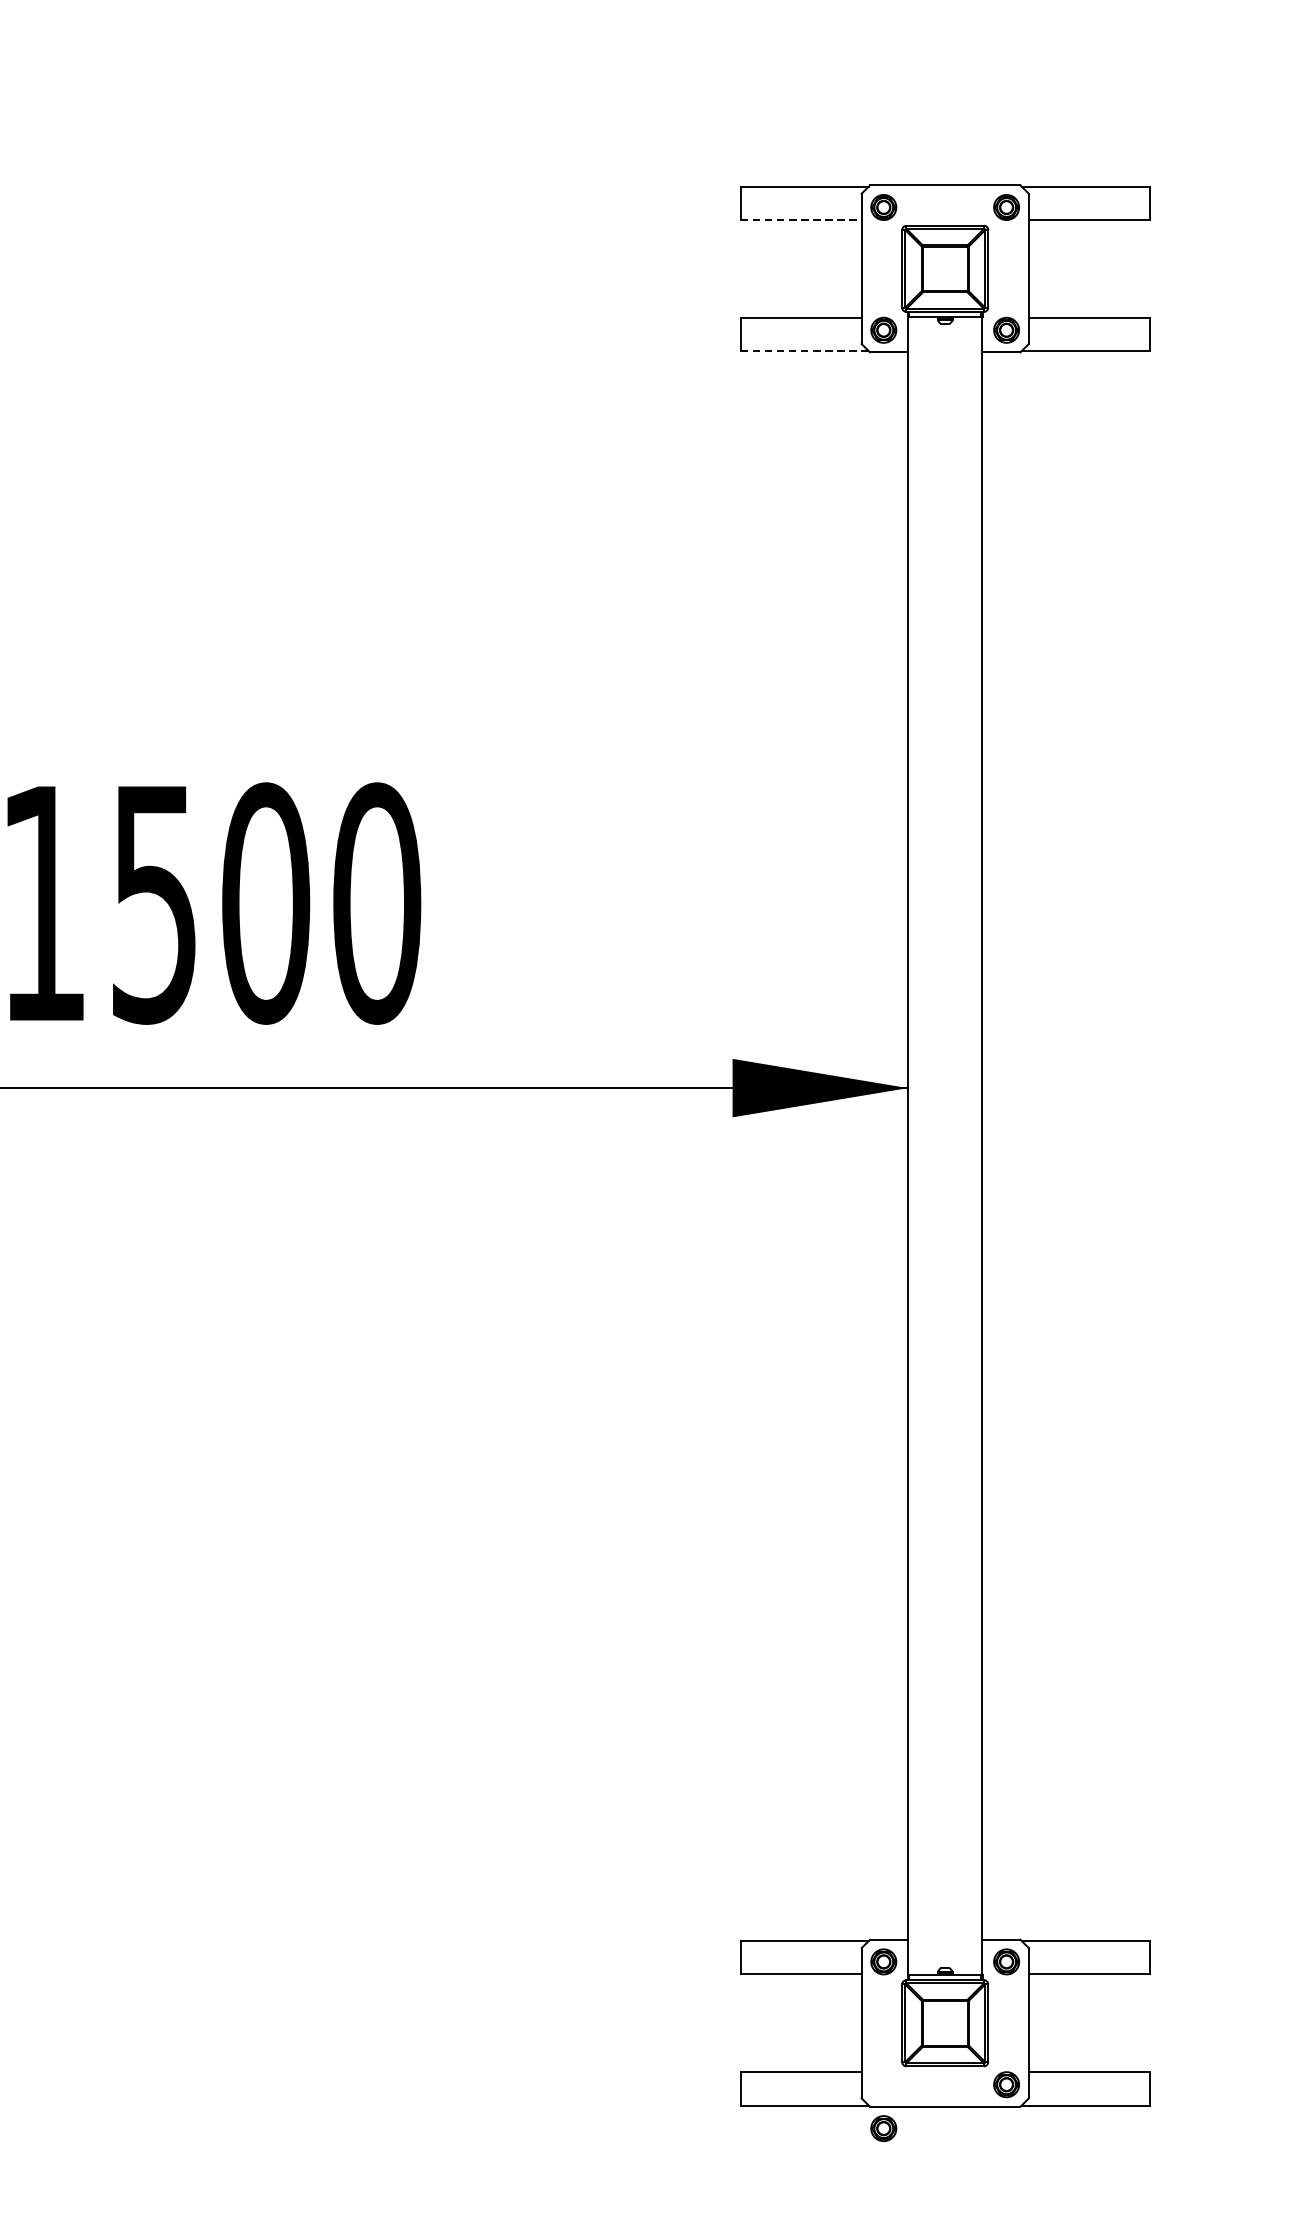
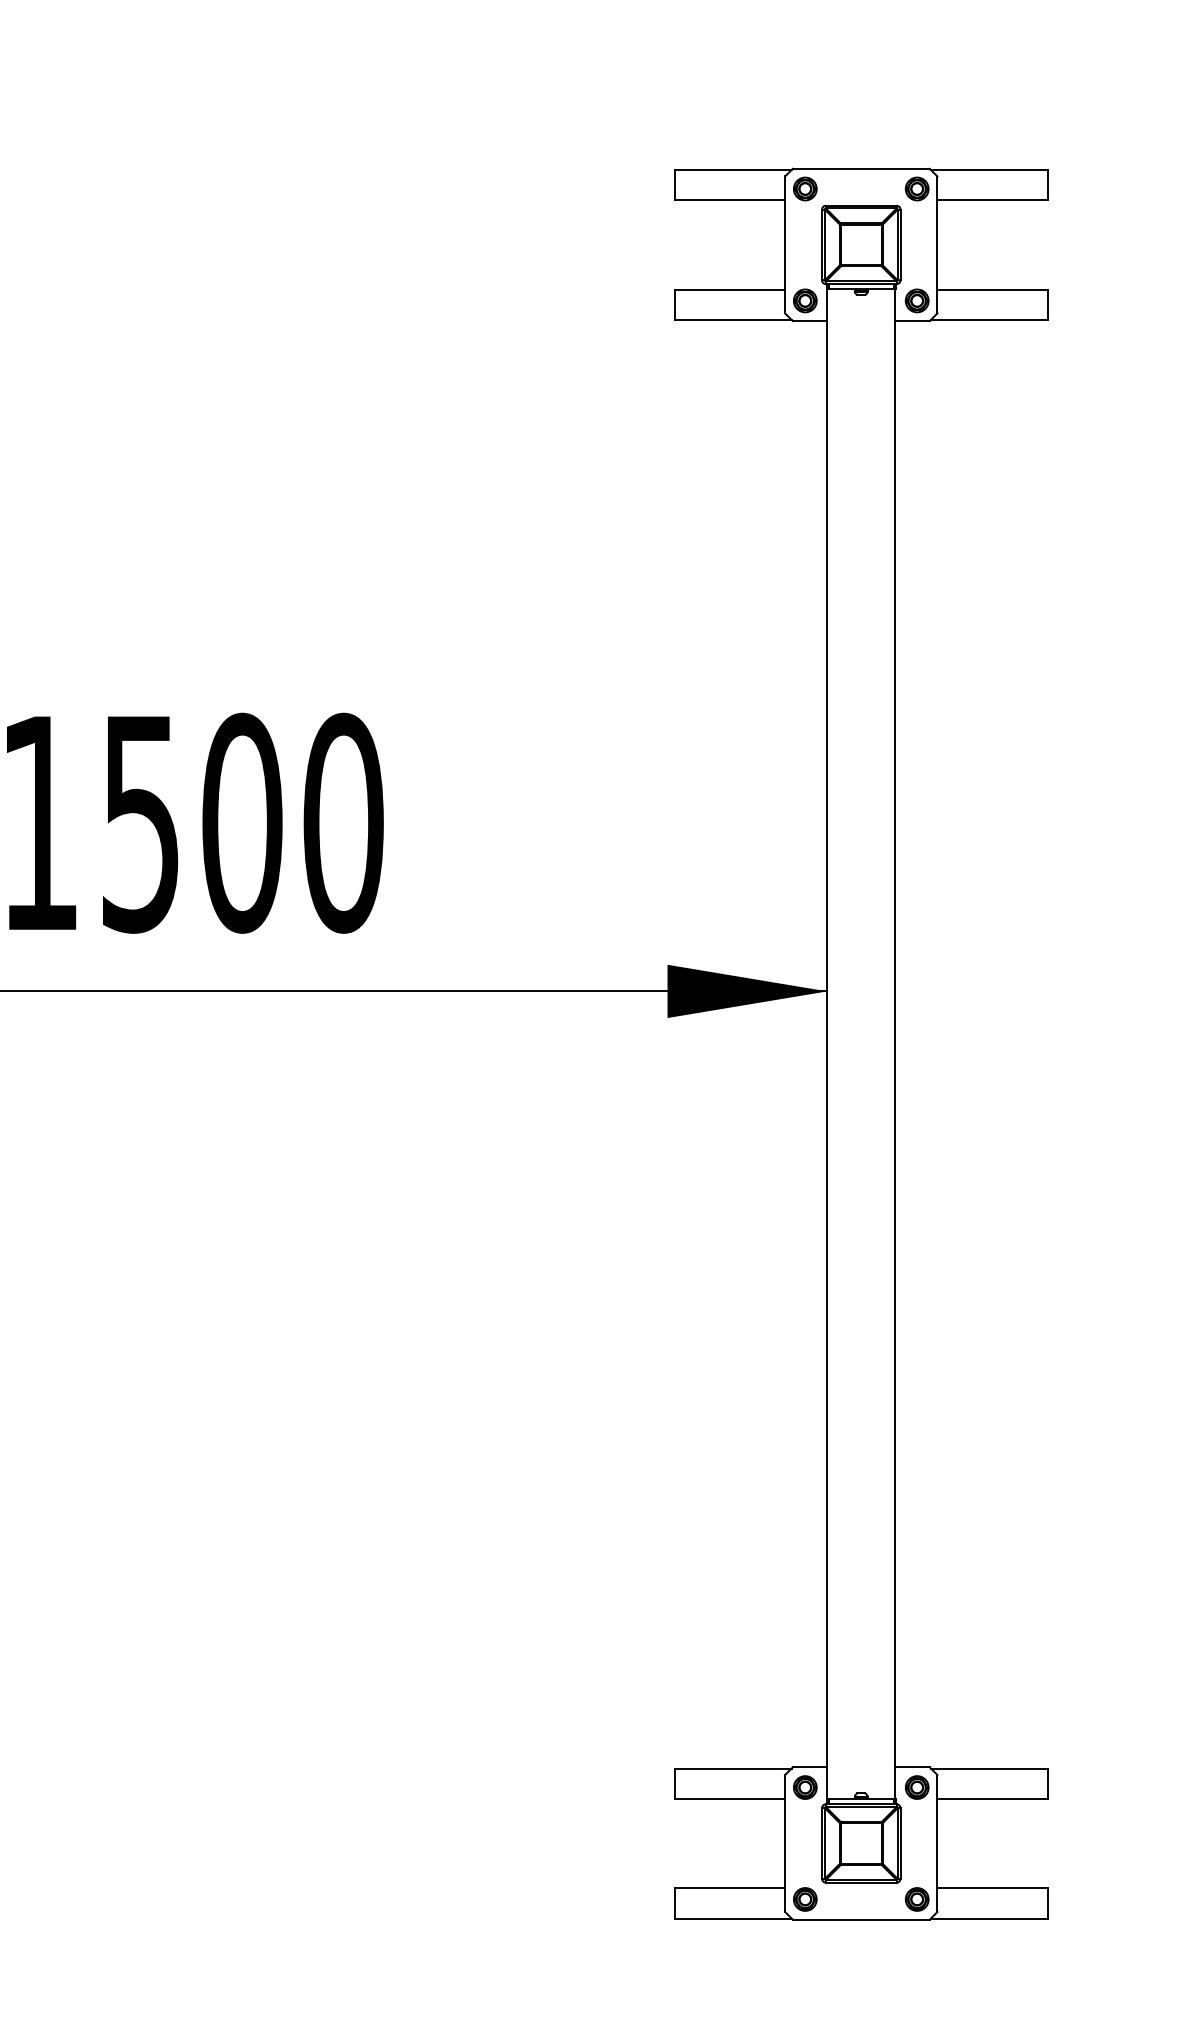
line: (801, 220) -> (730, 200), dashed -> solid
line: (803, 350) -> (732, 319), dashed -> solid
part: (884, 2128) -> (805, 1899), moved

